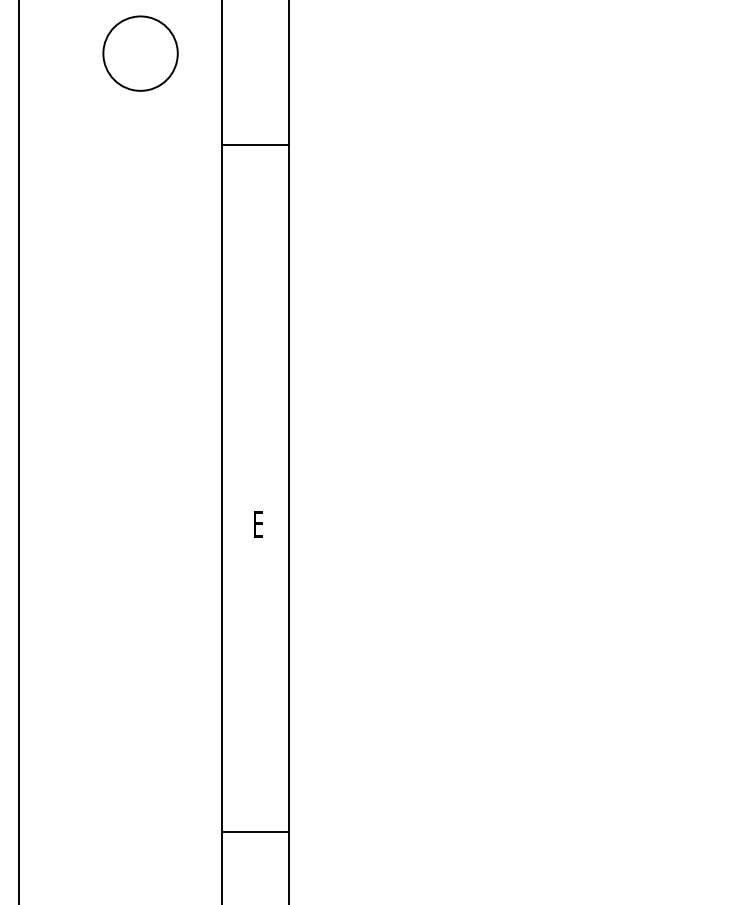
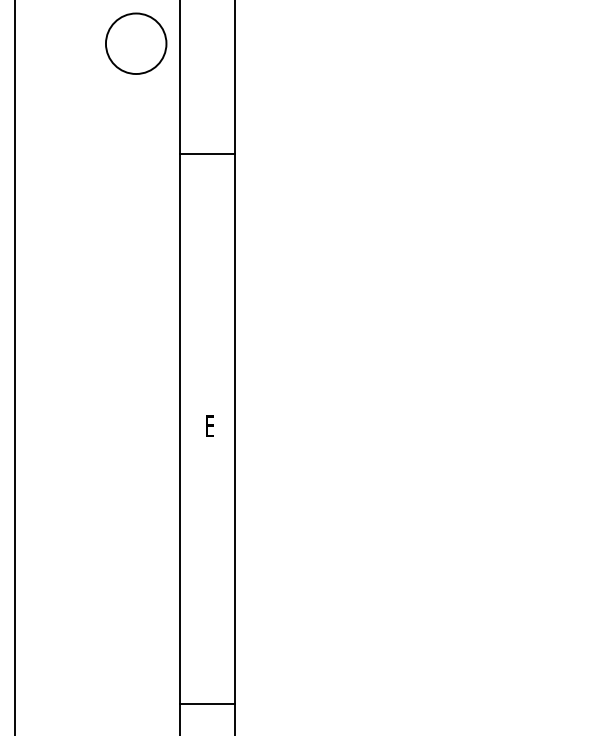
circle: (140, 53) -> (136, 43), moved
line: (255, 144) -> (207, 153), moved
line: (255, 831) -> (207, 703), moved

